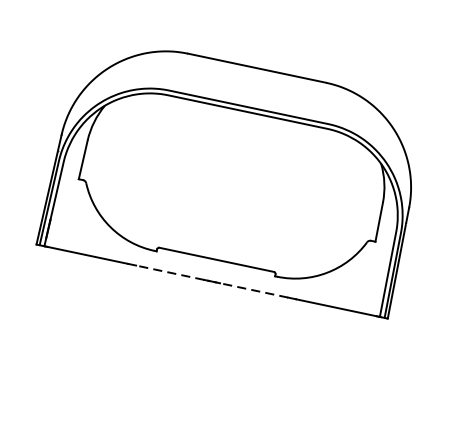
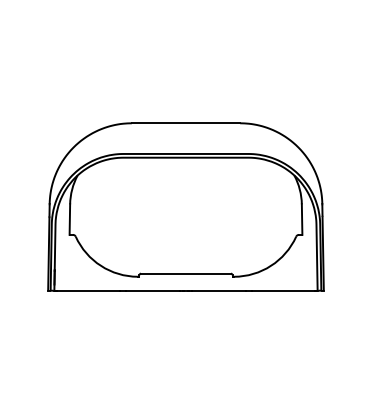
line: (170, 272) -> (153, 290), dashed -> solid
line: (253, 290) -> (218, 290), dashed -> solid

